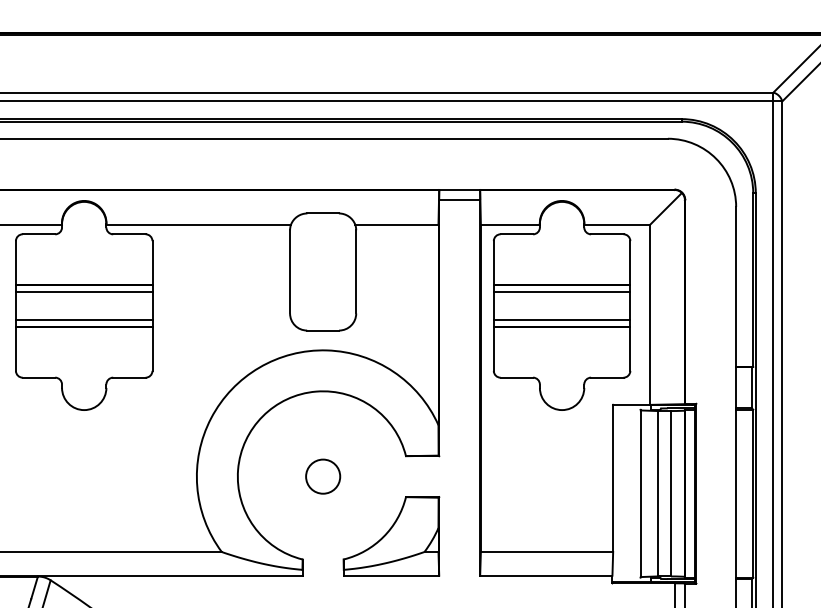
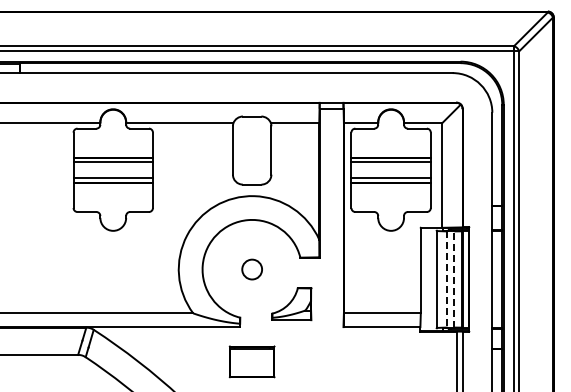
line: (657, 493) -> (446, 279), solid -> dashed
line: (671, 493) -> (454, 279), solid -> dashed
part: (390, 535) -> (291, 303), size x0.7

